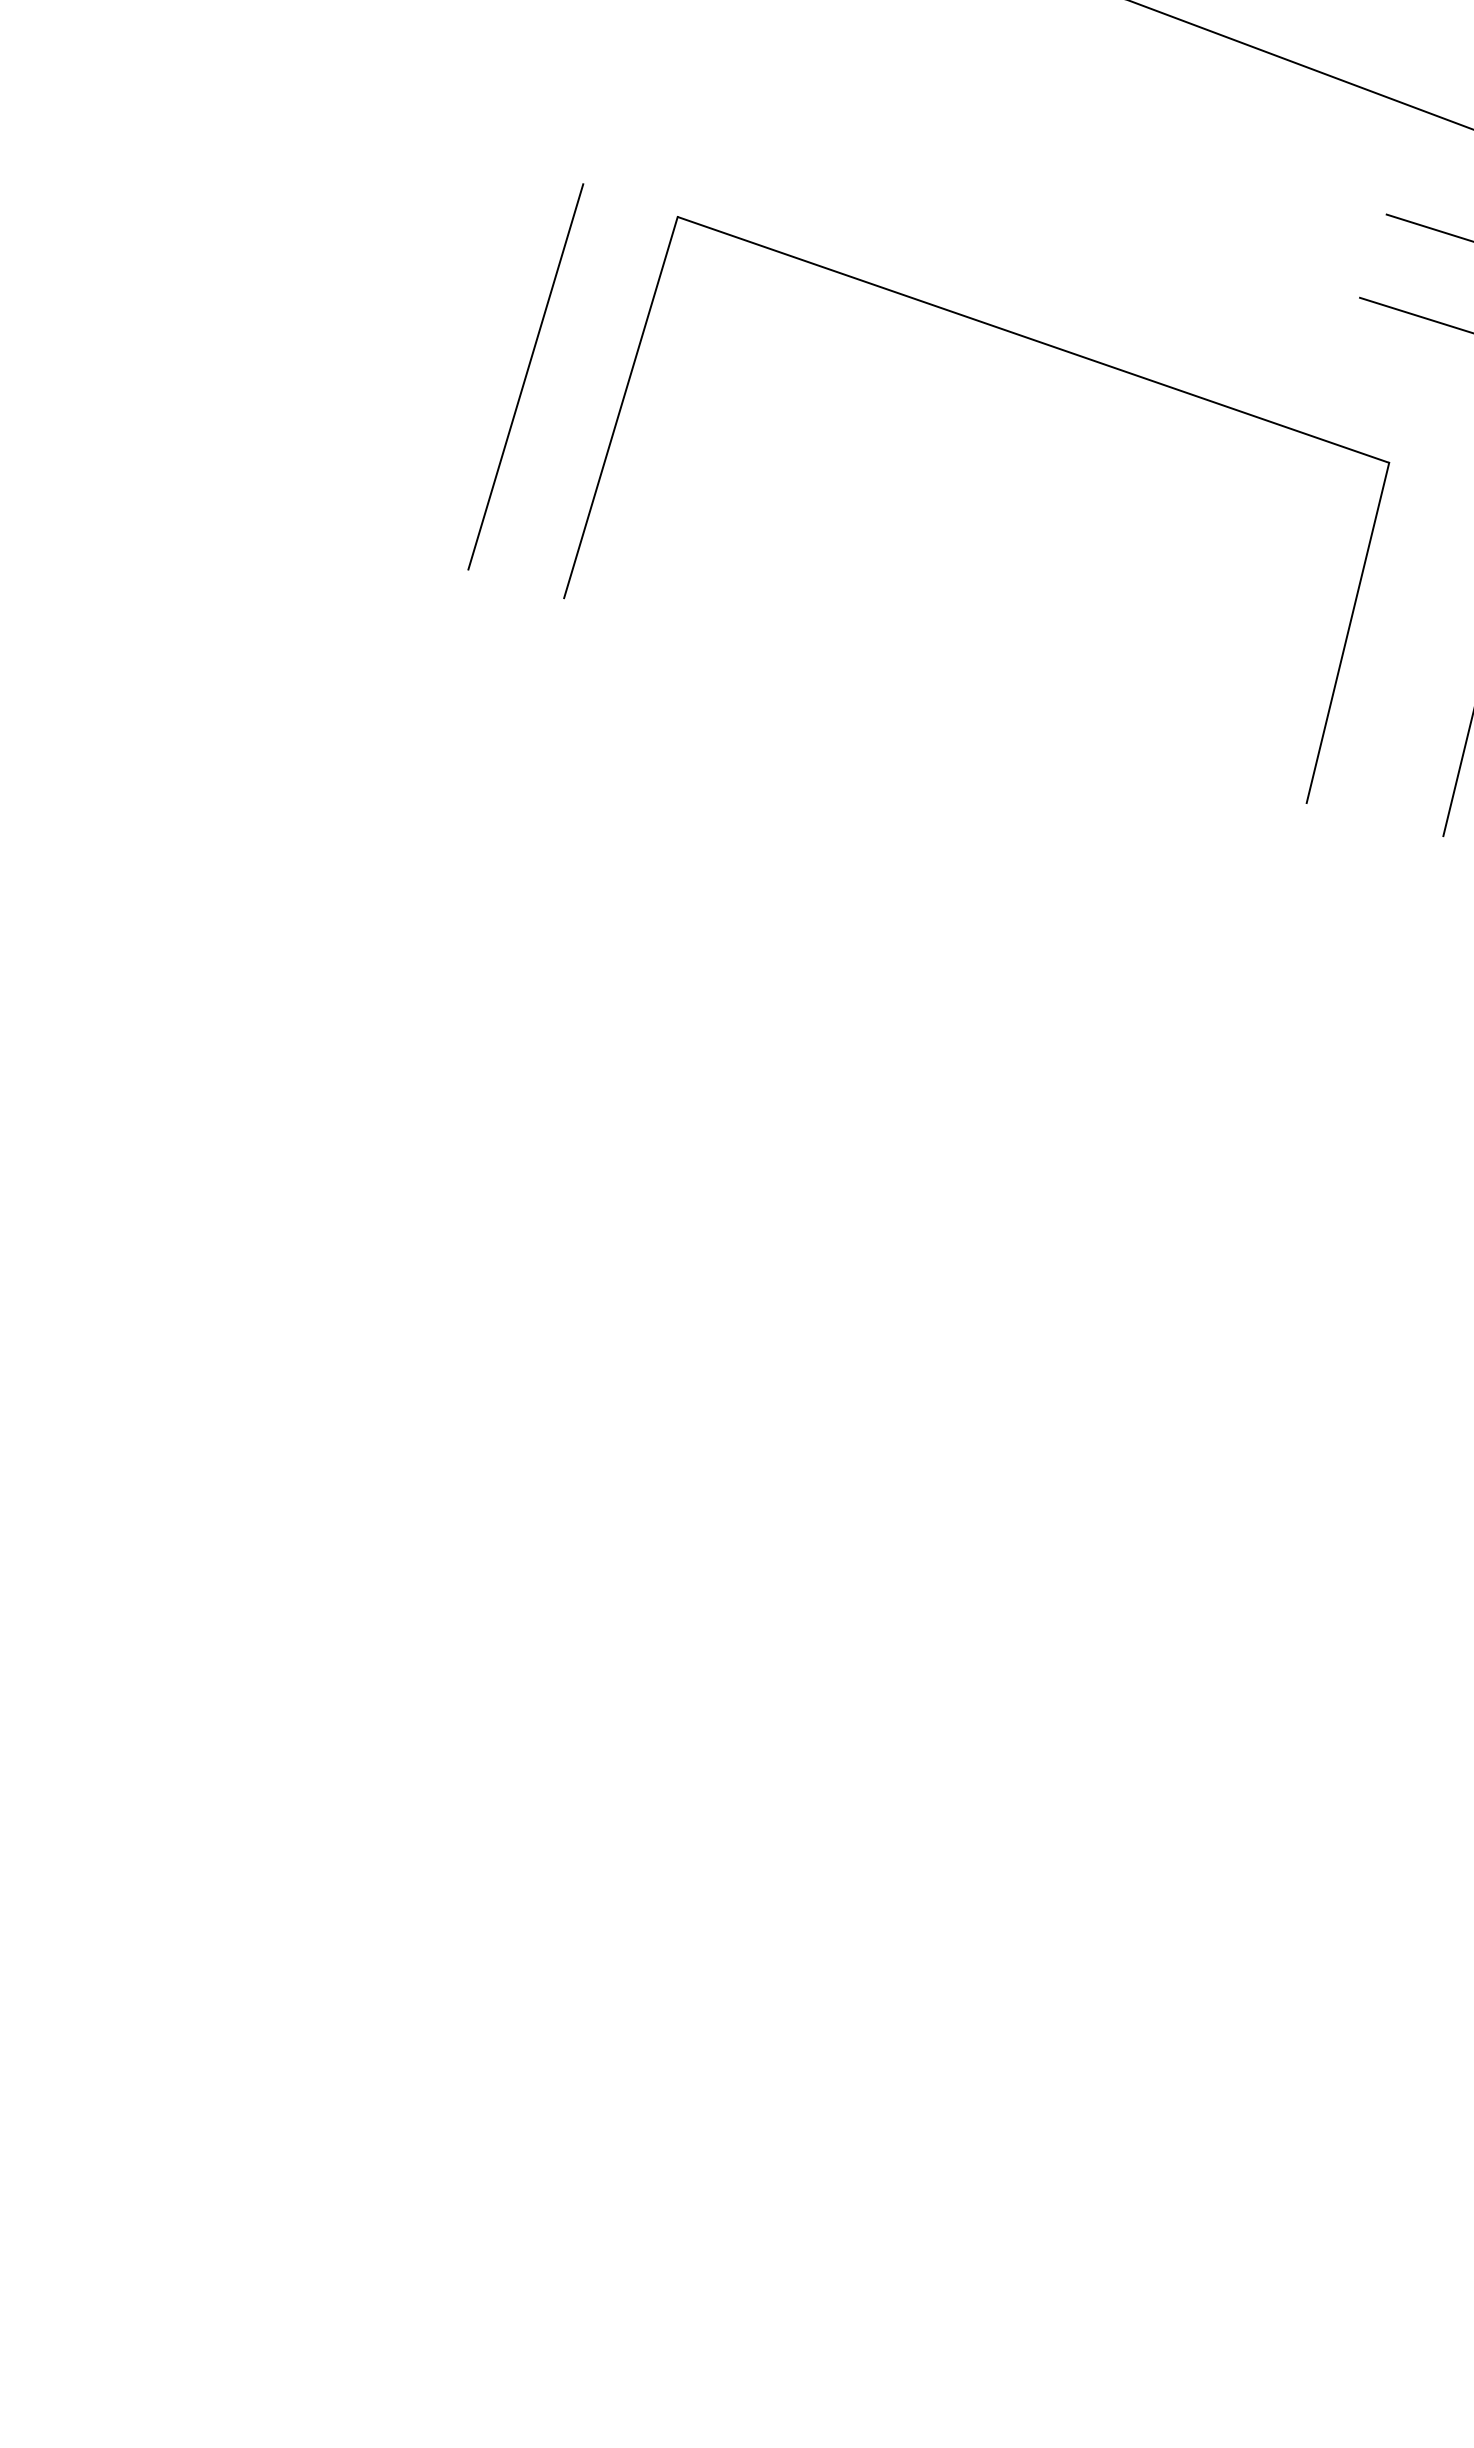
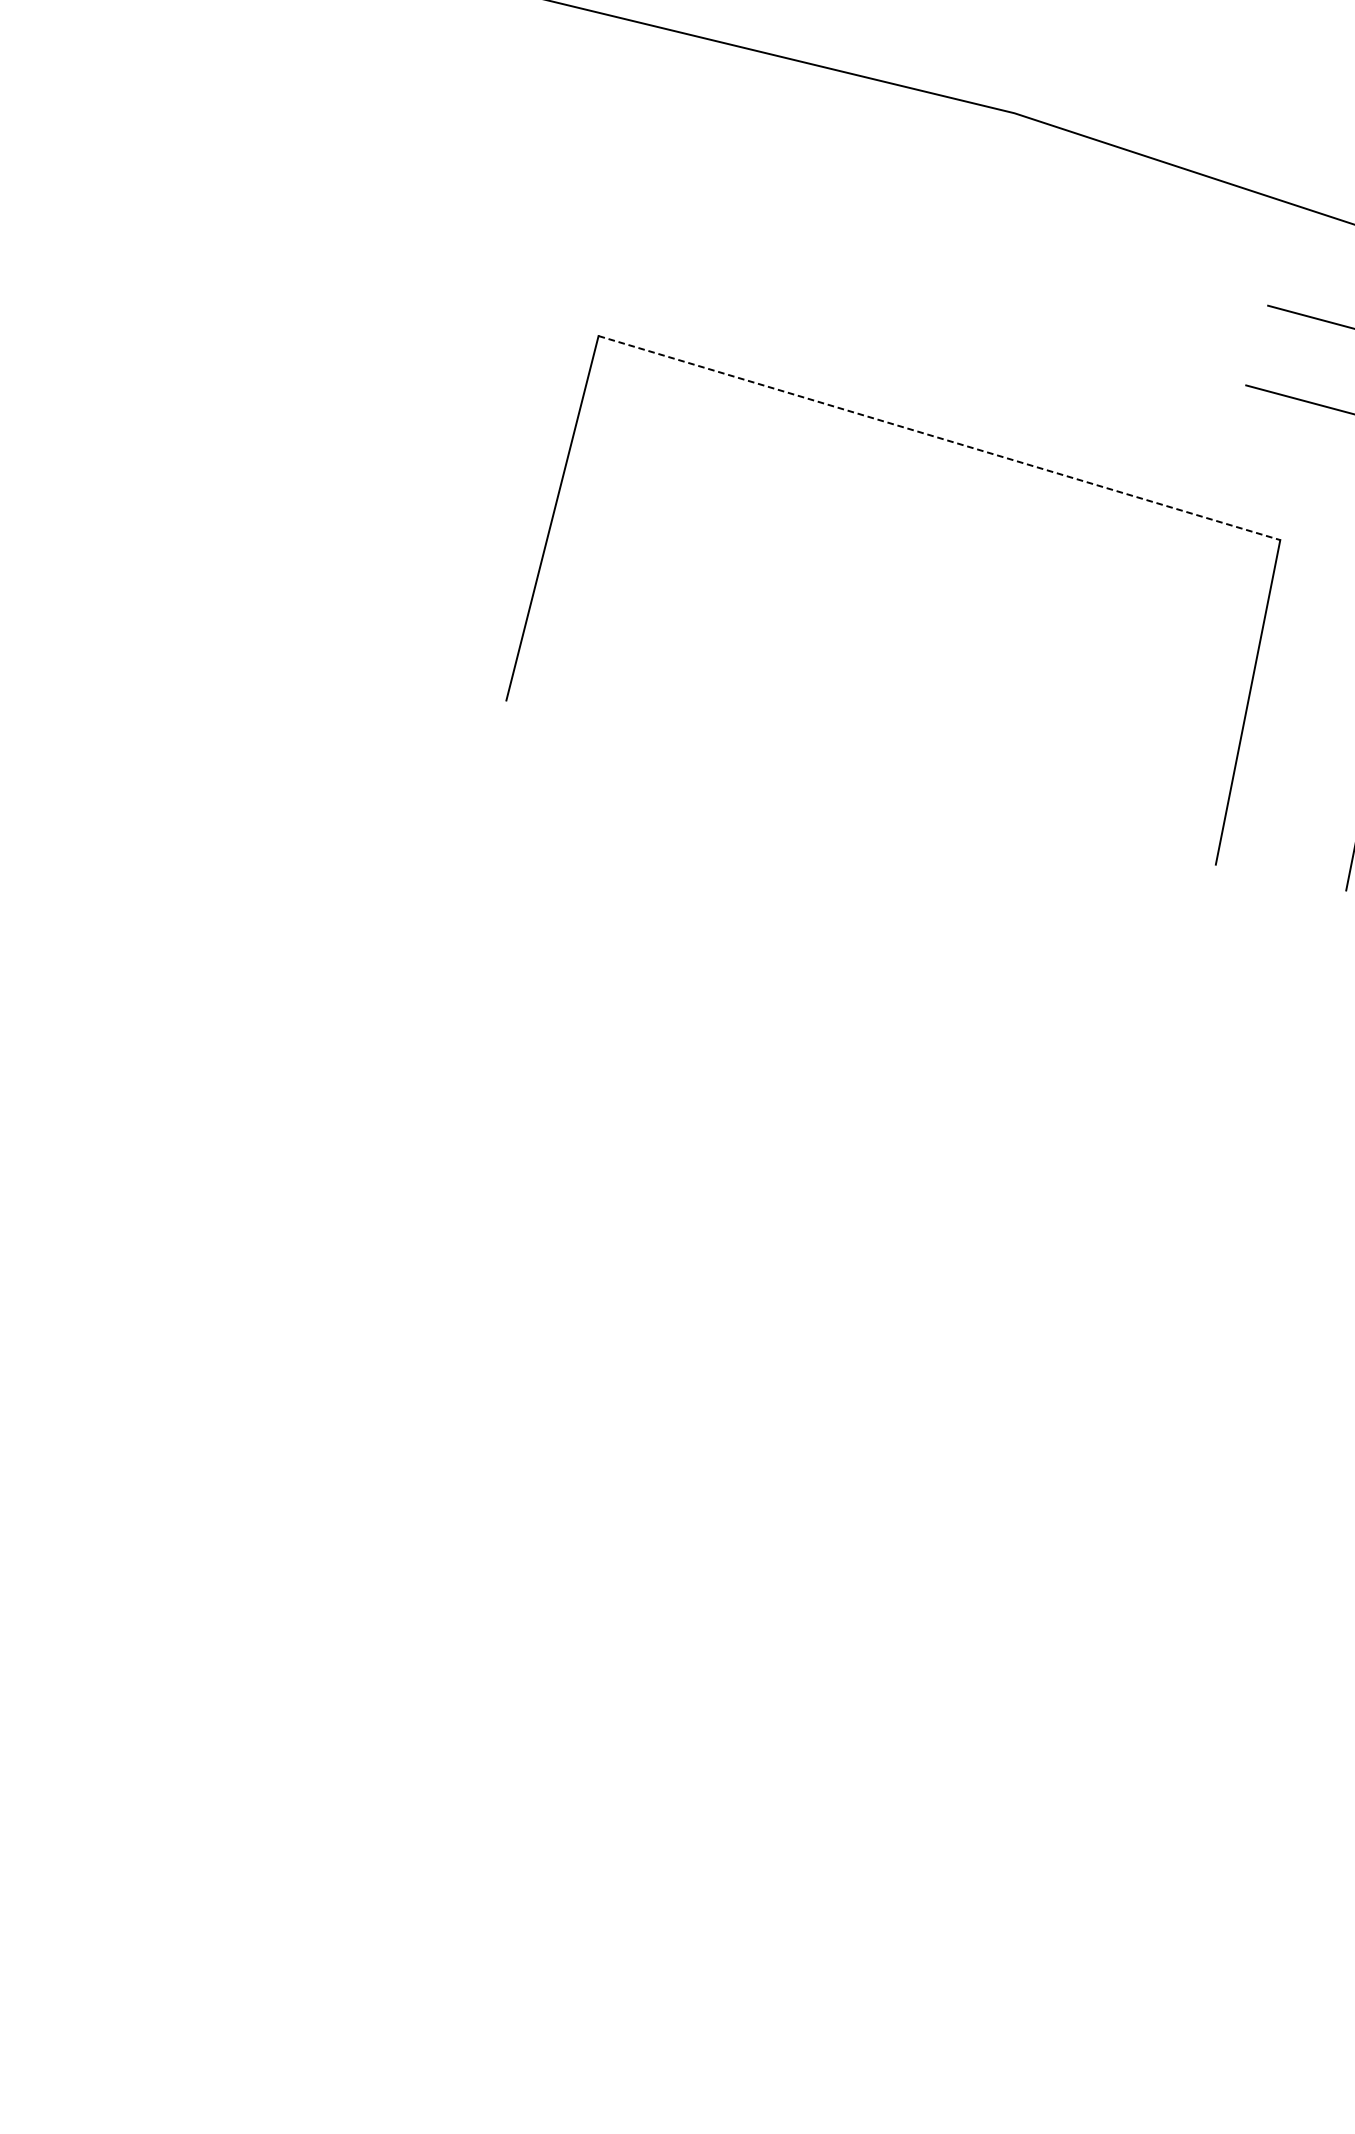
line: (1033, 340) -> (939, 438), solid -> dashed
line: (525, 376) -> (461, 492), removed

